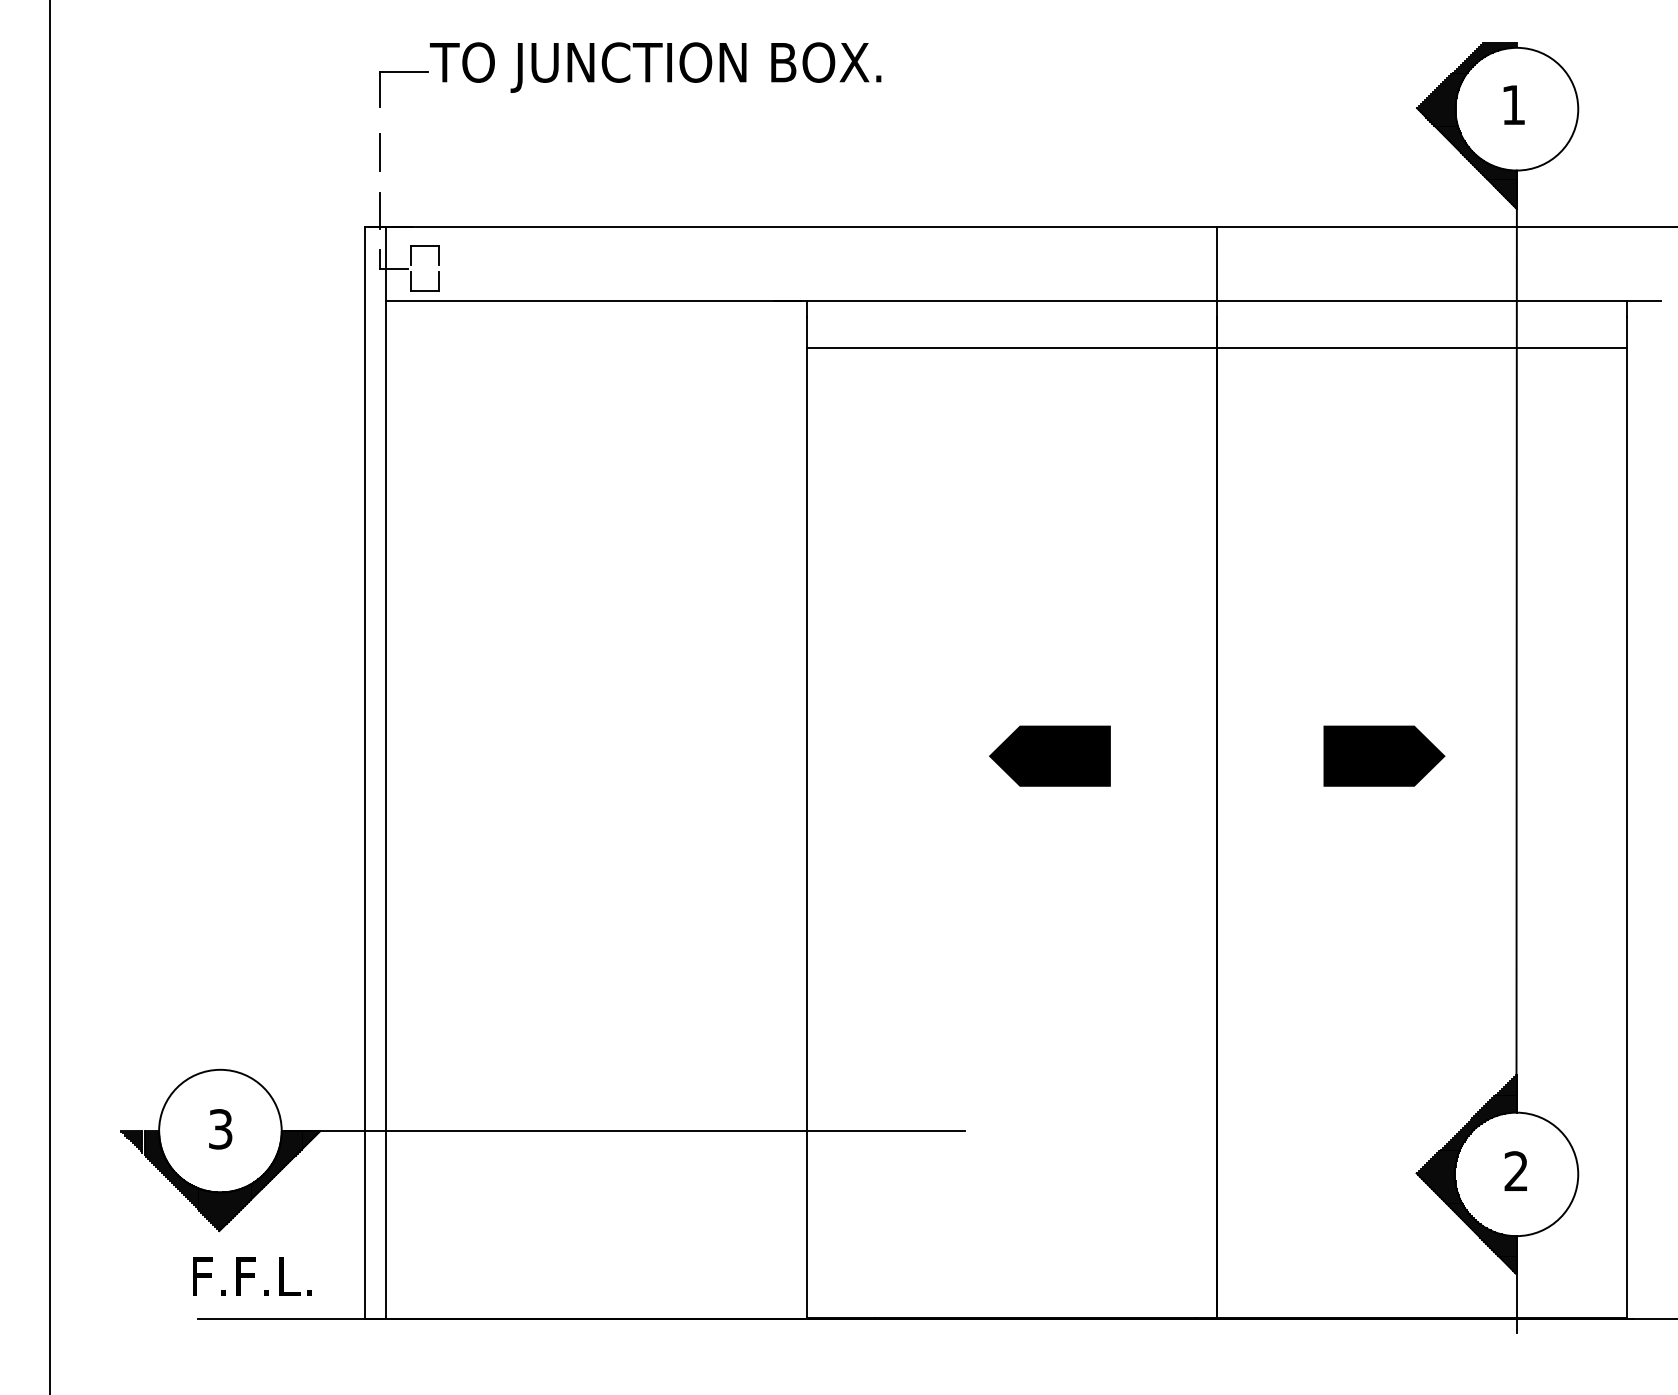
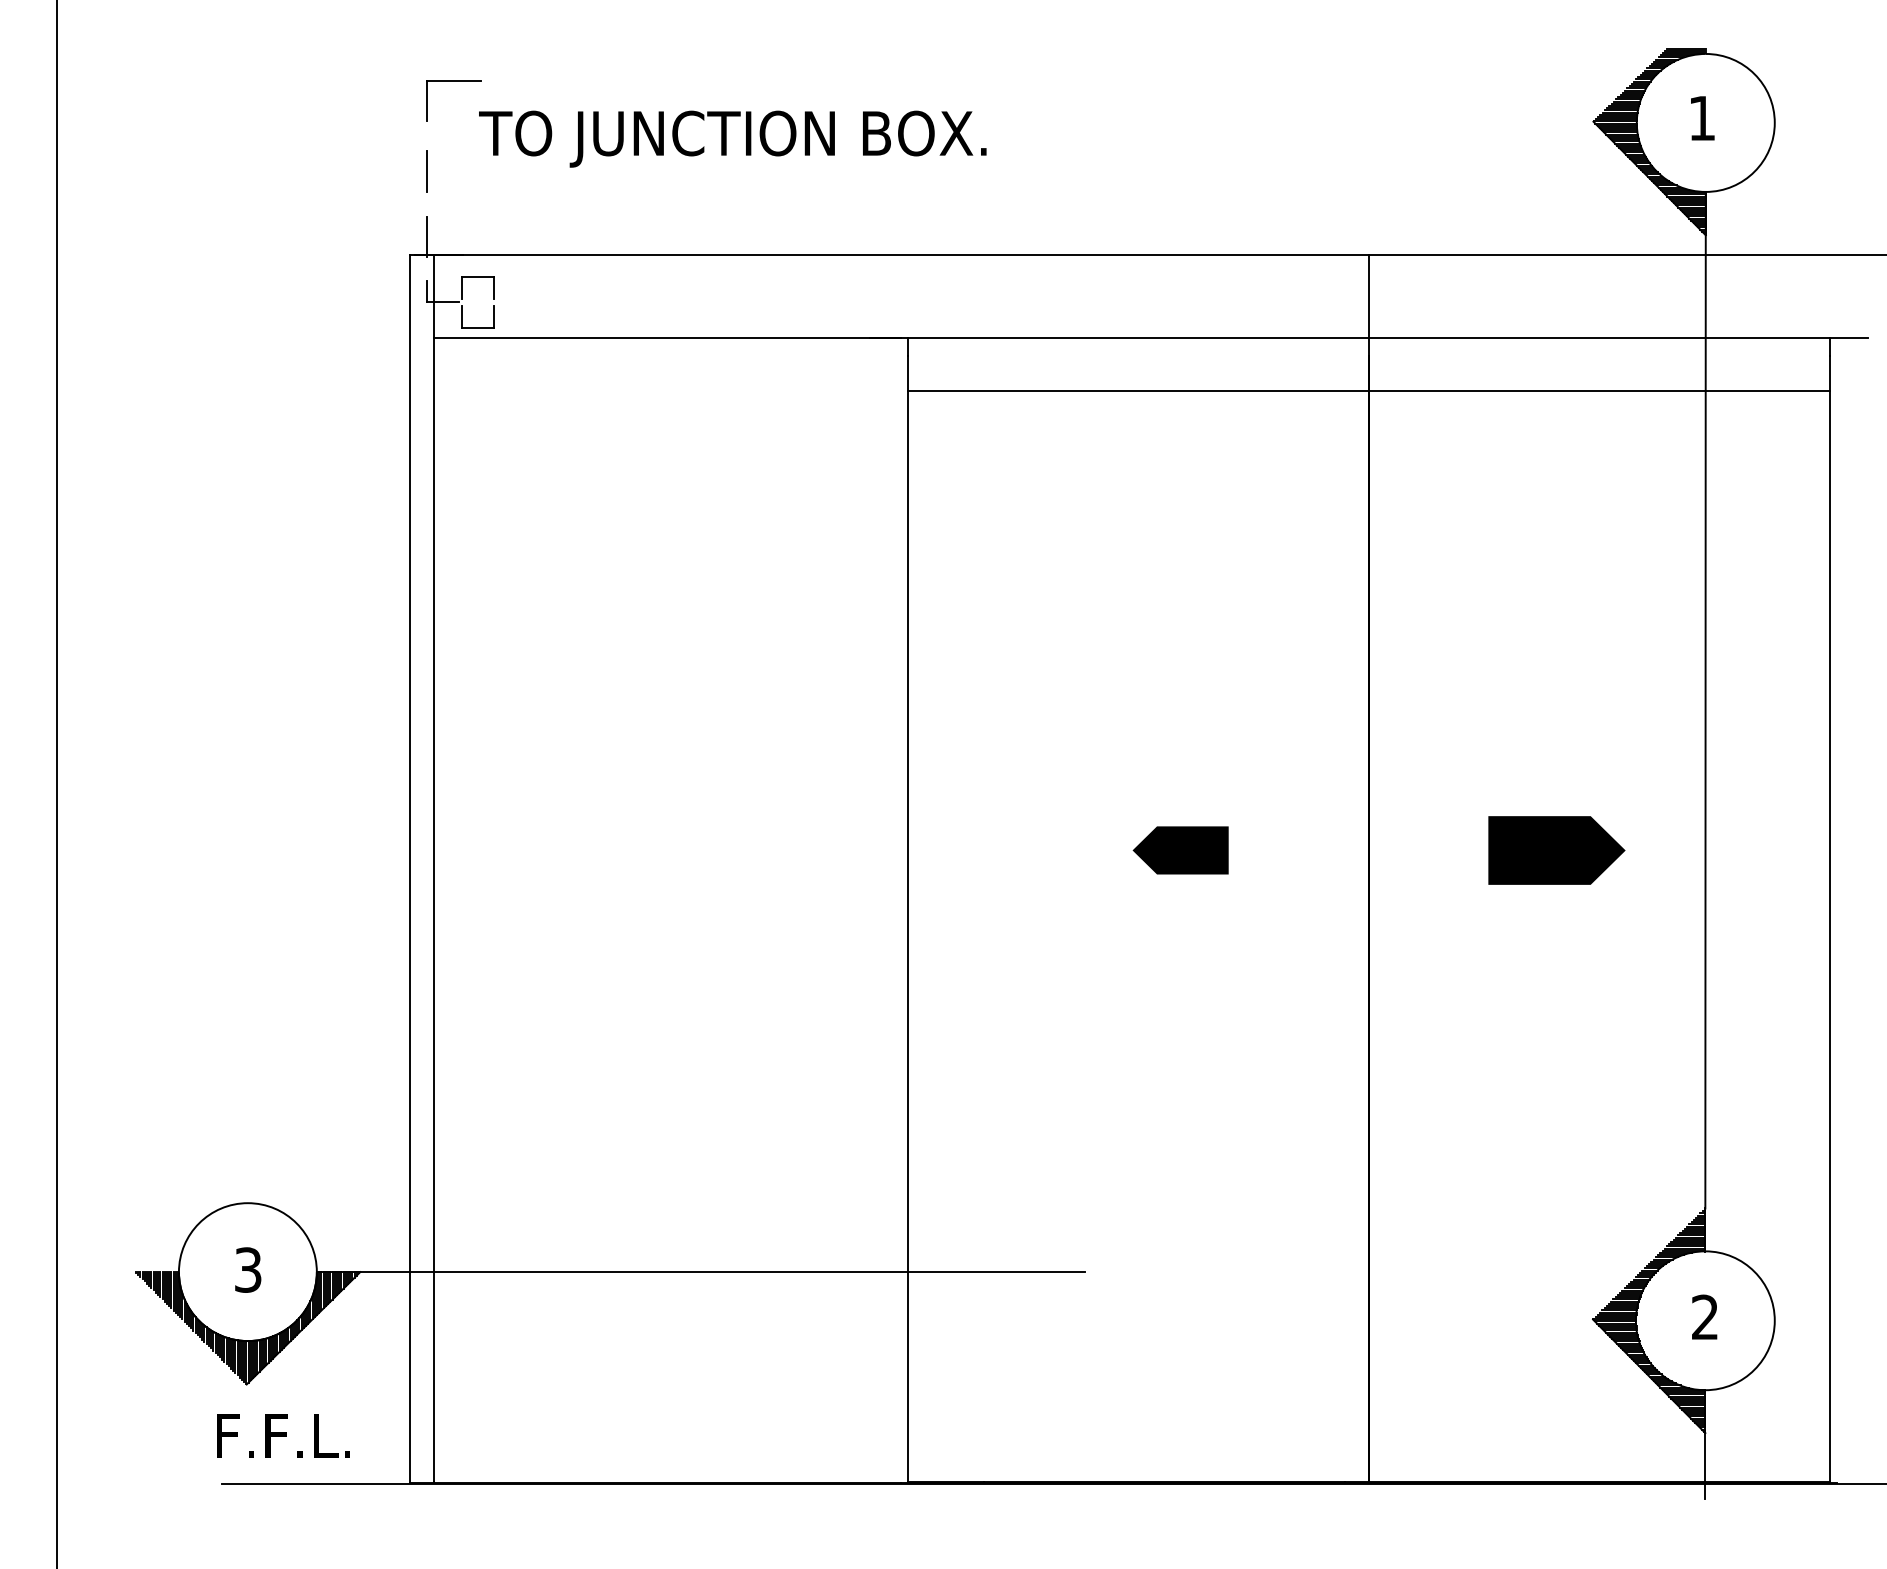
text: (655, 67) -> (732, 139), moved
part: (1049, 755) -> (1180, 849), size x0.7

